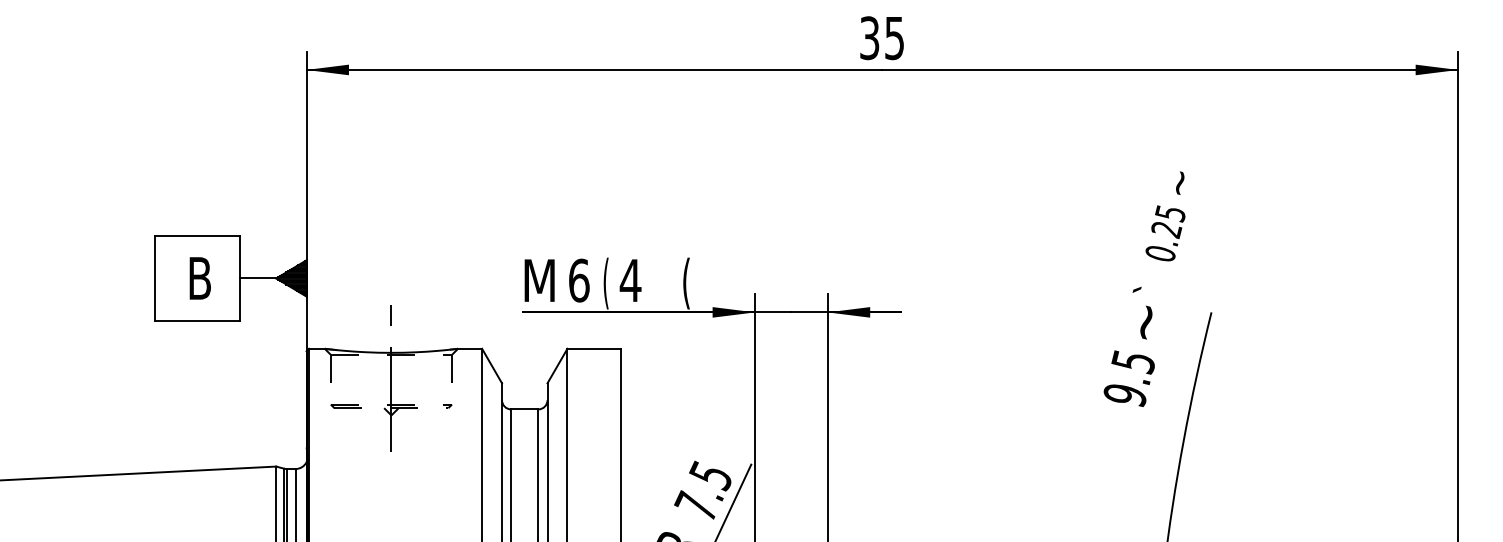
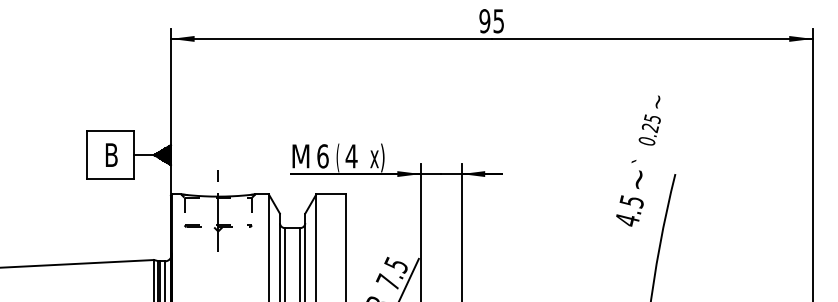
text: (869, 38) -> (484, 21), 35 -> 95
text: (677, 282) -> (377, 157), ( -> x)
text: (1125, 395) -> (627, 220), 9.5 -> 4.5

